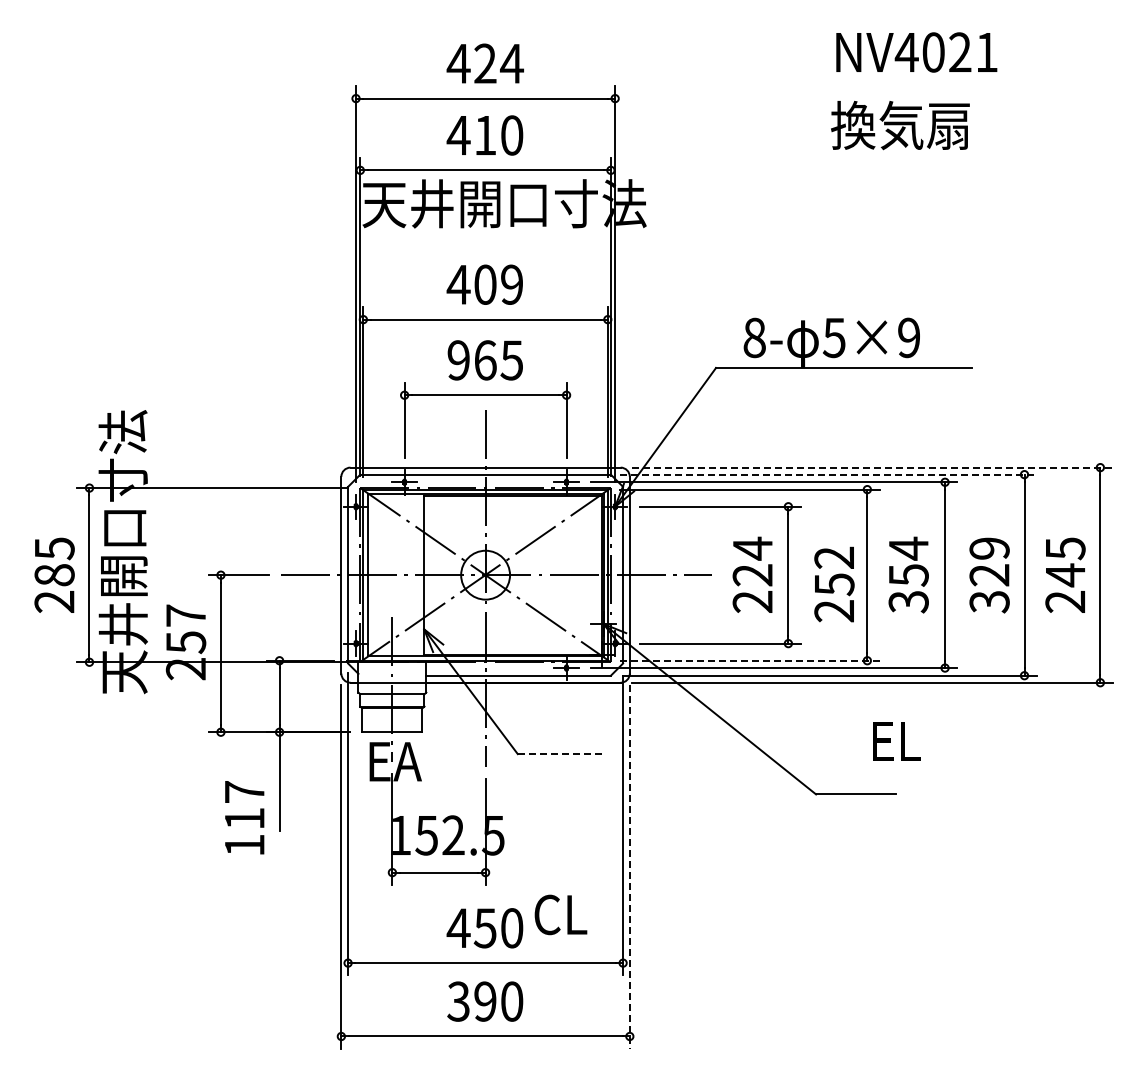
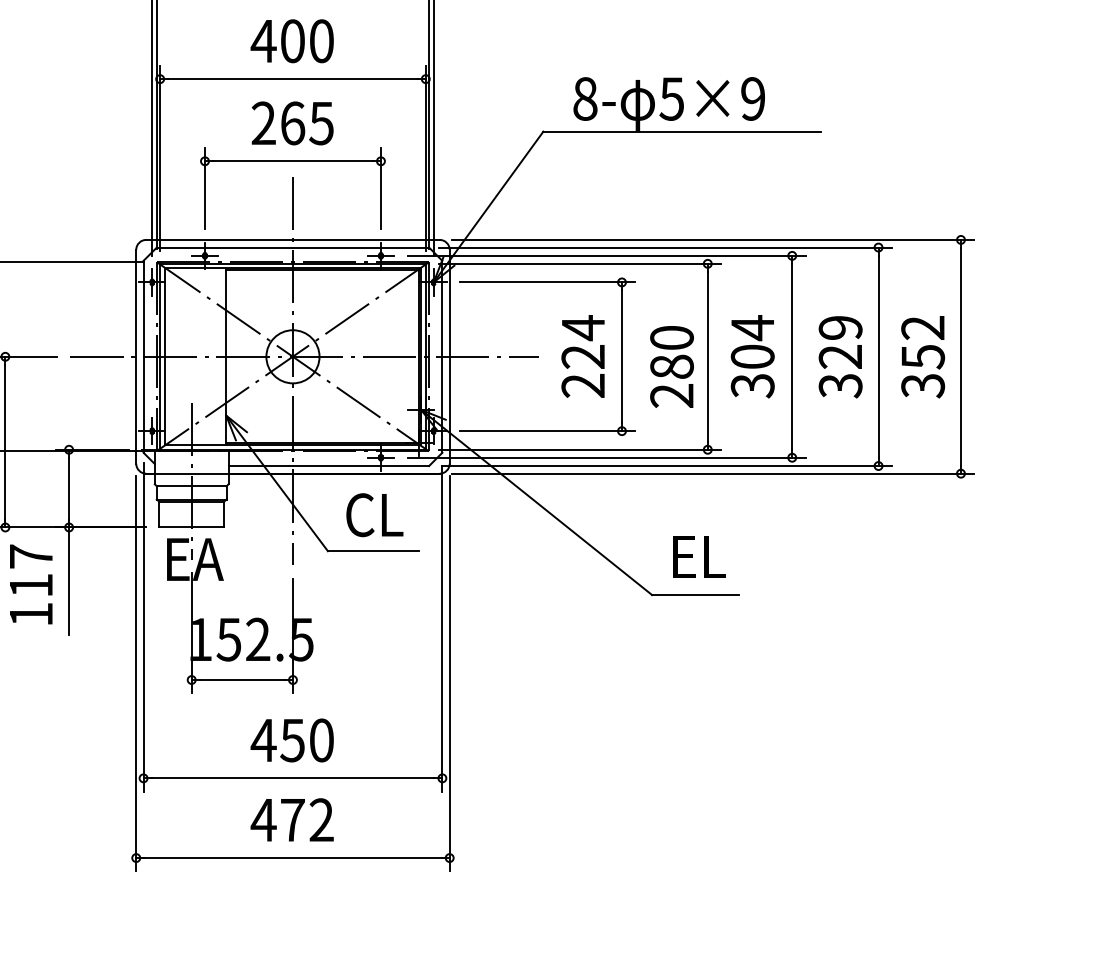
text: (512, 284) -> (322, 40), 409 -> 400
text: (458, 360) -> (263, 123), 965 -> 265
line: (872, 467) -> (713, 239), dashed -> solid
line: (828, 474) -> (665, 247), dashed -> solid
text: (834, 571) -> (672, 352), 252 -> 280
text: (908, 575) -> (752, 357), 354 -> 304
text: (1065, 575) -> (923, 357), 245 -> 352
line: (749, 660) -> (579, 449), dashed -> solid
text: (896, 741) -> (699, 557), moved
line: (559, 754) -> (373, 551), dashed -> solid
text: (244, 817) -> (30, 584), moved
line: (629, 866) -> (449, 673), dashed -> solid
text: (560, 914) -> (374, 514), moved
text: (484, 1001) -> (291, 820), 390 -> 472

